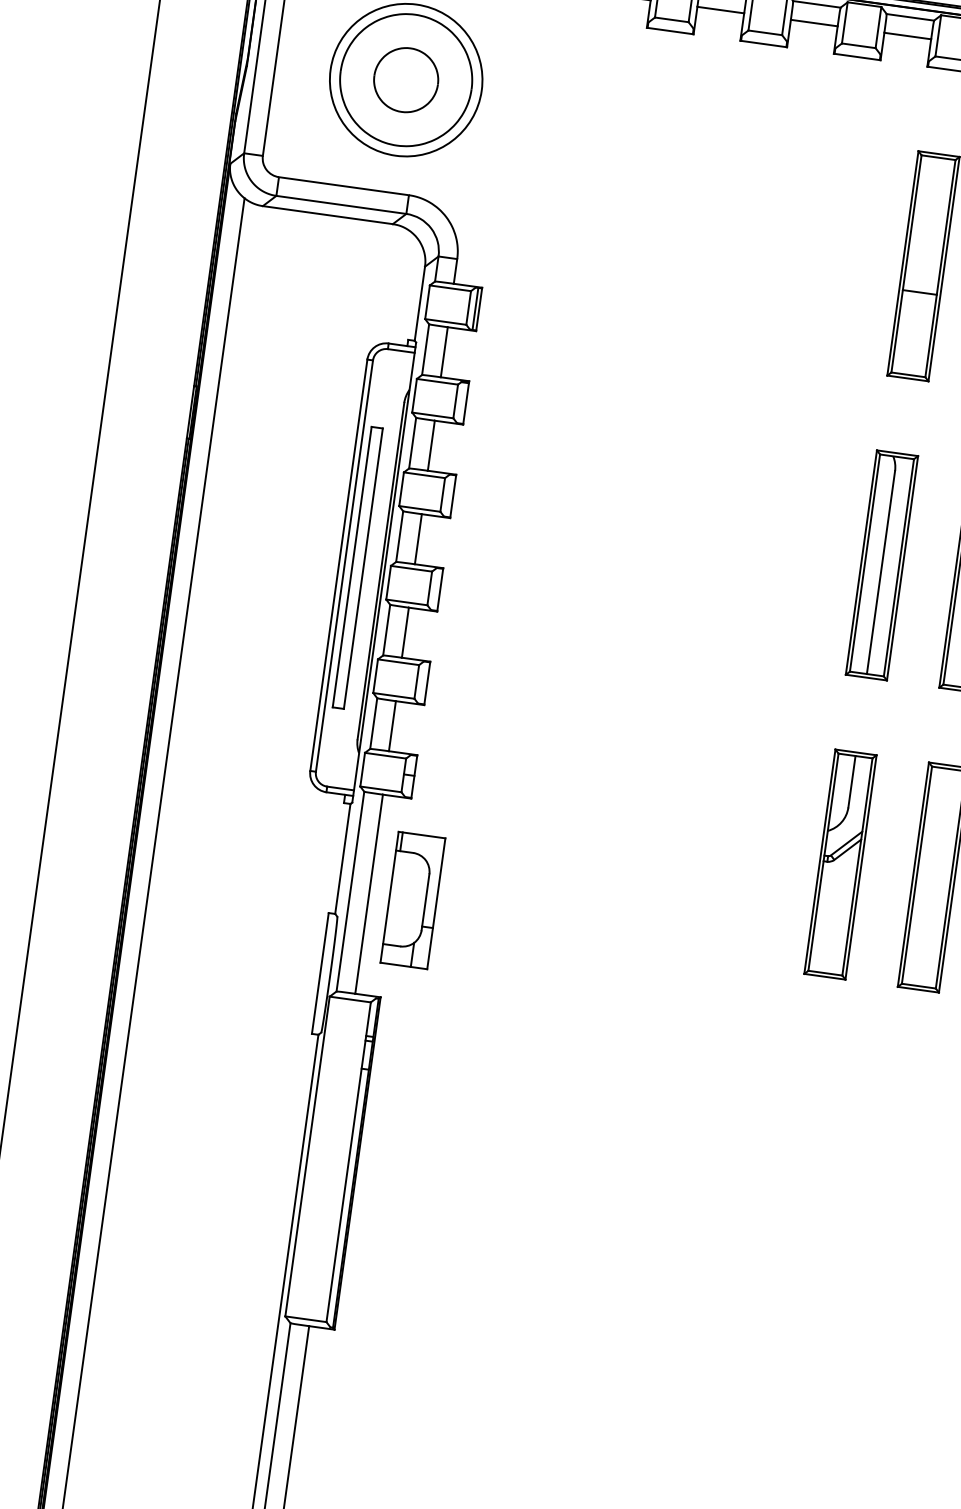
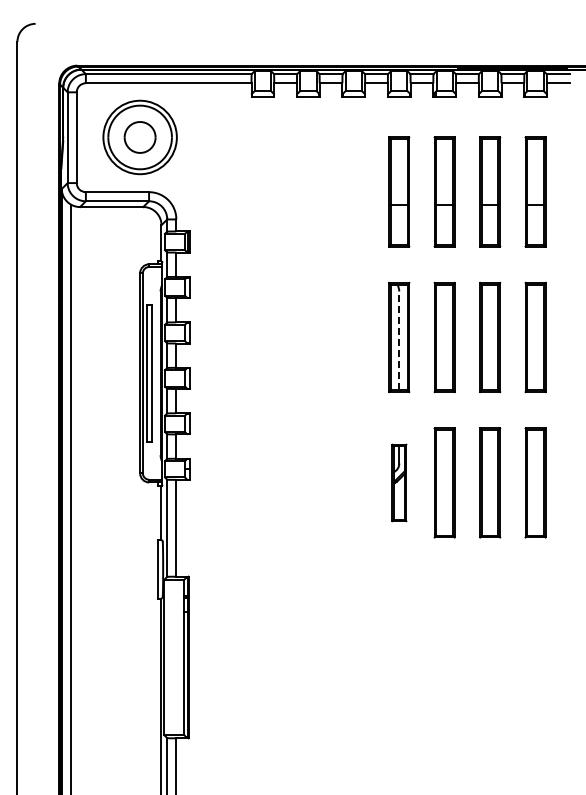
line: (881, 571) -> (399, 340), solid -> dashed
part: (841, 863) -> (399, 482), size x0.7
part: (412, 900) -> (197, 528), removed

